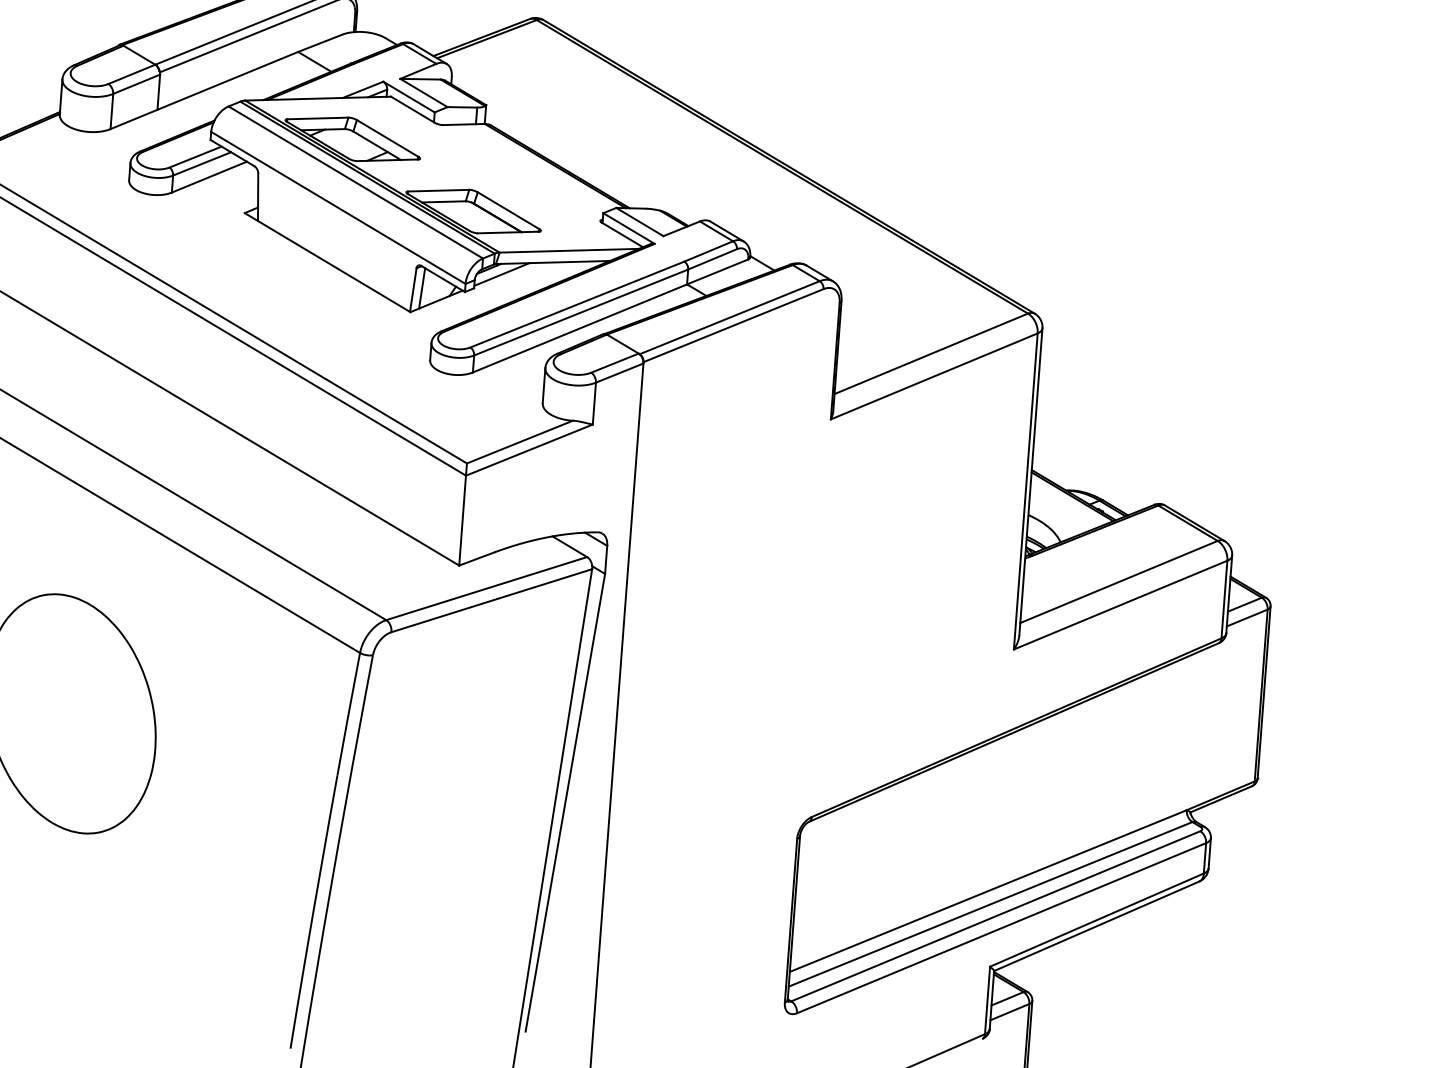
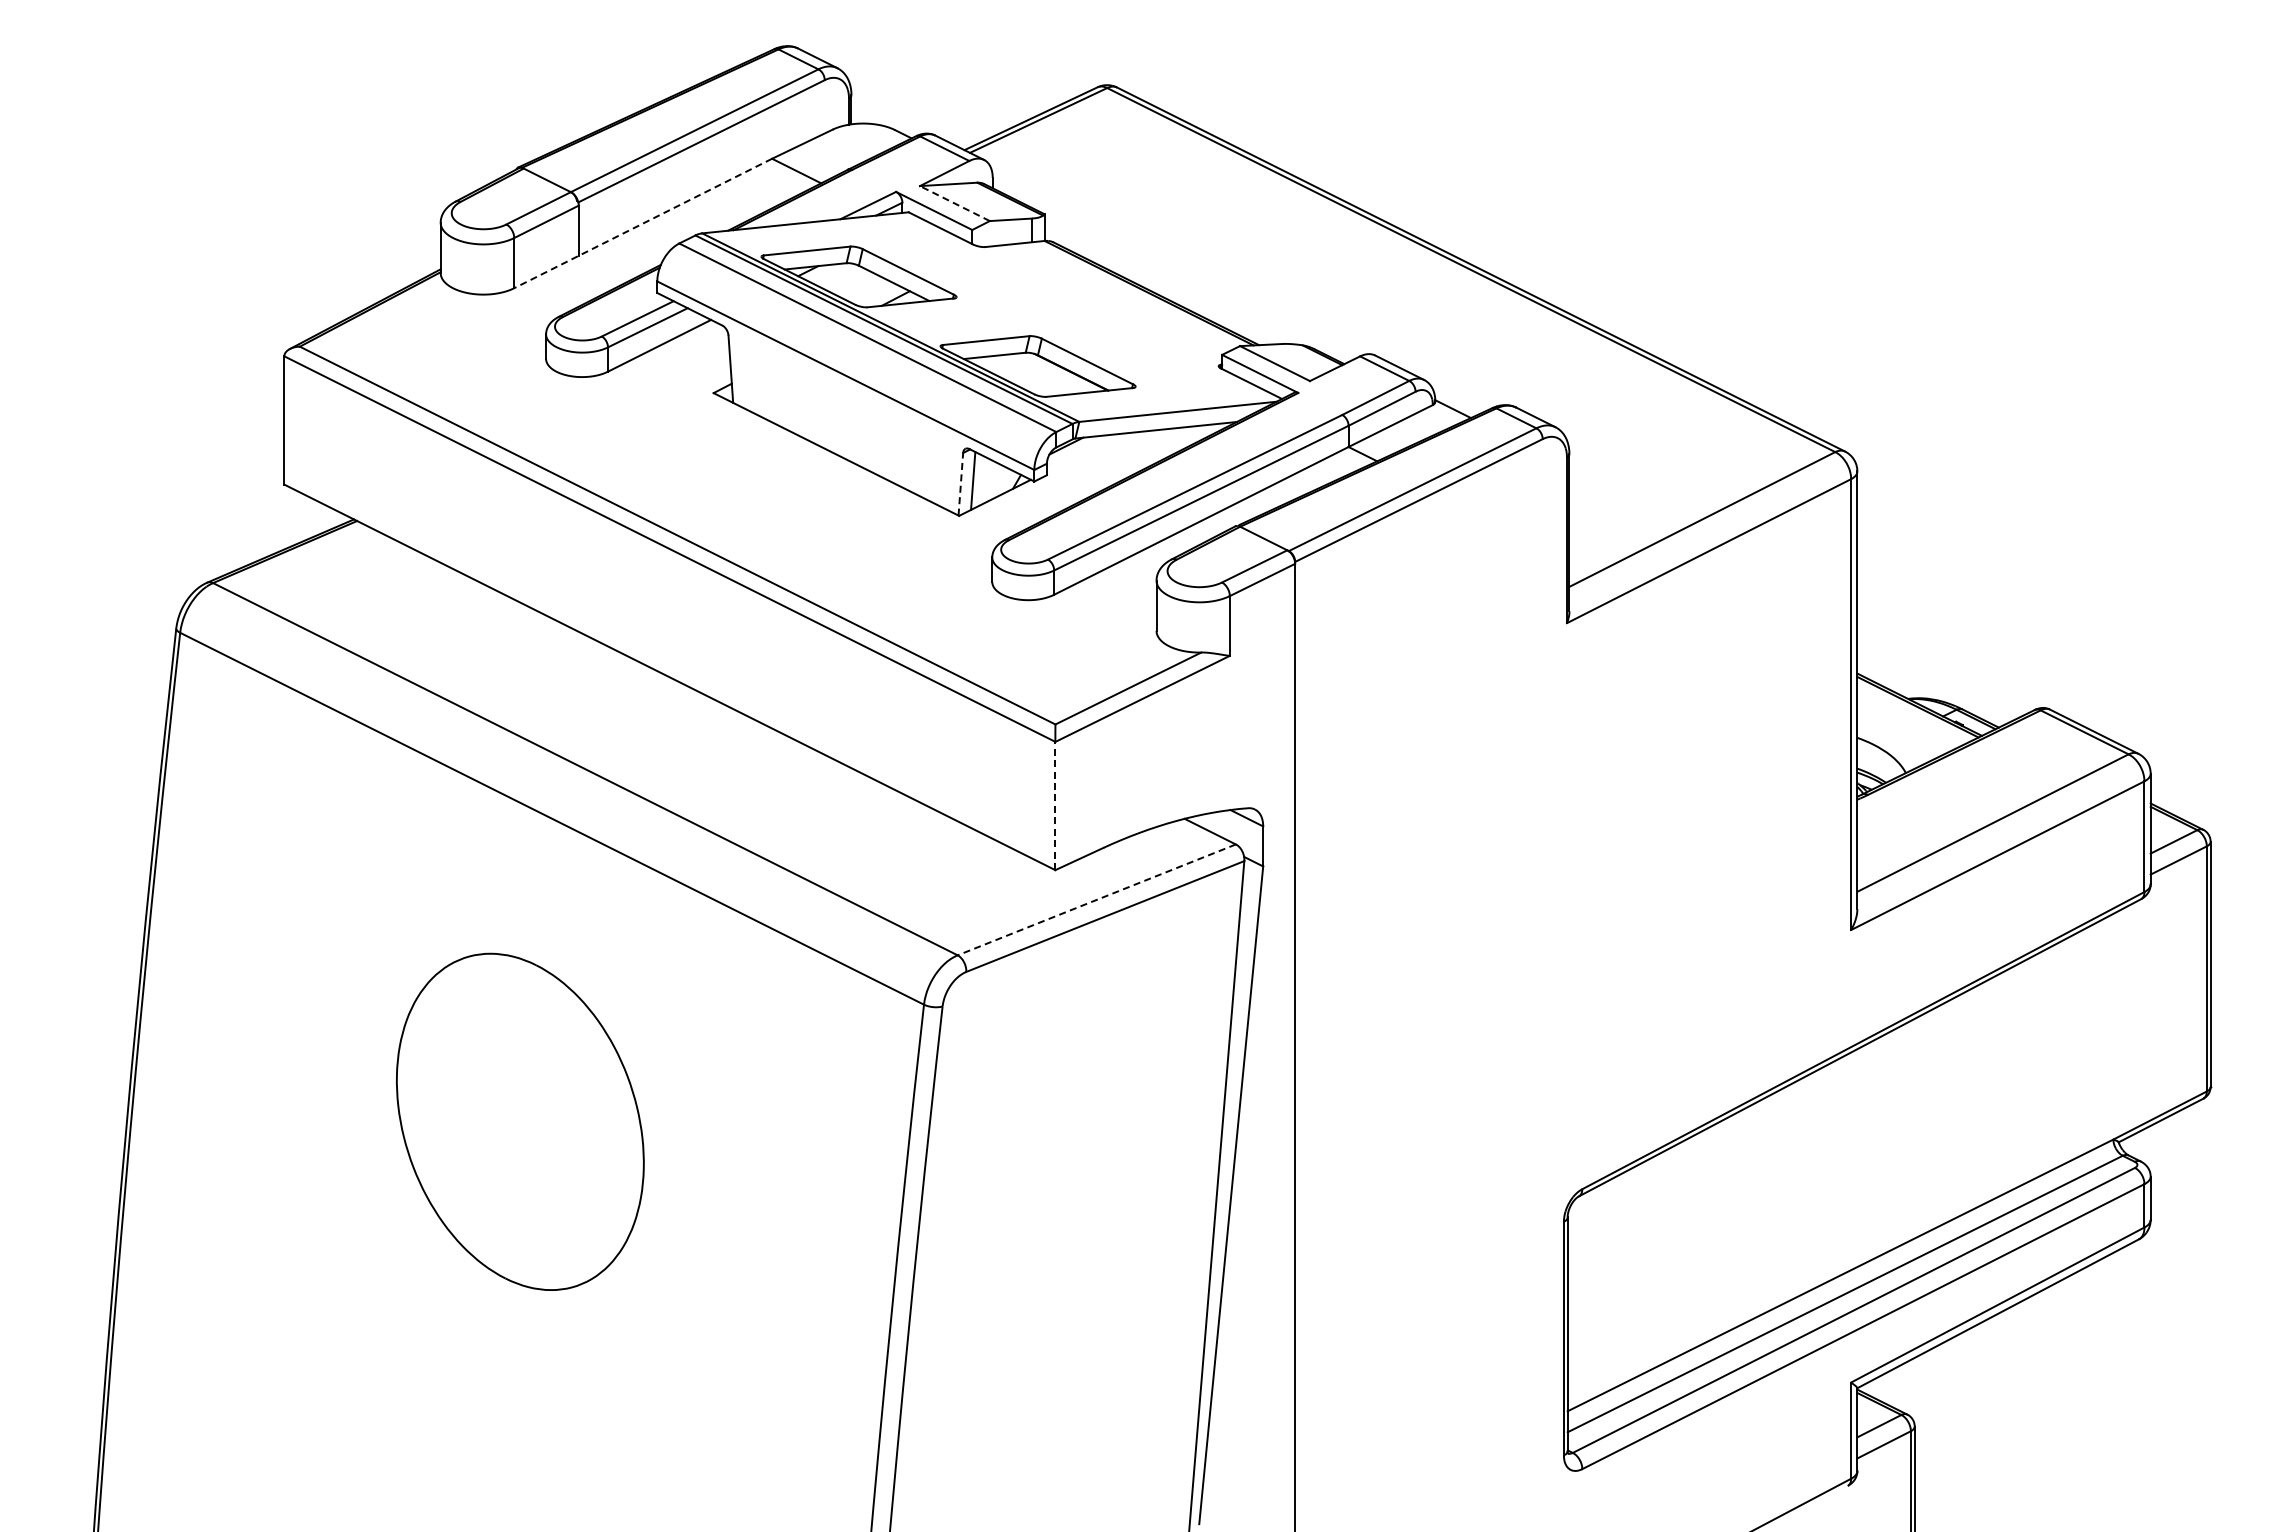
line: (203, 90) -> (642, 223), solid -> dashed
line: (423, 92) -> (954, 203), solid -> dashed
line: (501, 274) -> (1084, 452), removed
line: (413, 289) -> (960, 483), solid -> dashed
line: (462, 520) -> (1055, 805), solid -> dashed
line: (486, 588) -> (1096, 899), solid -> dashed

